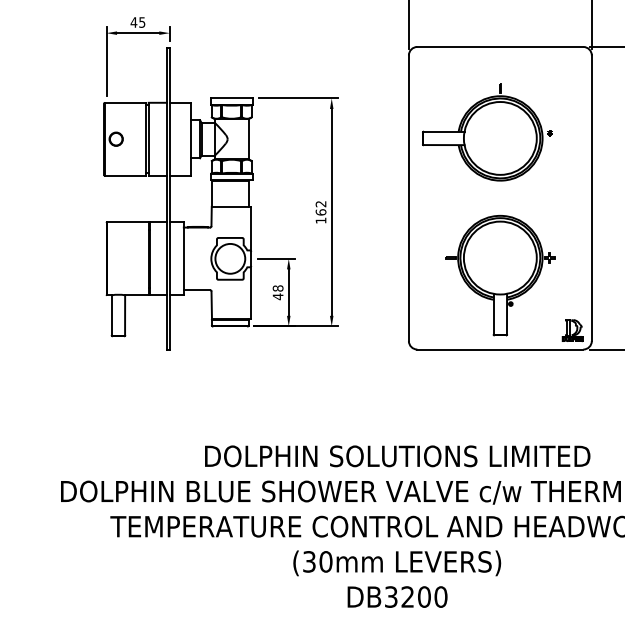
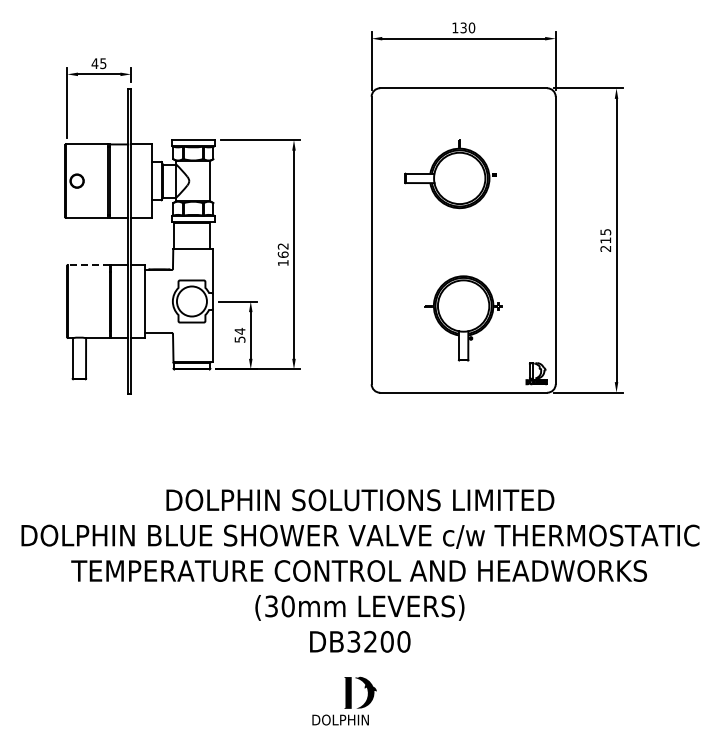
part: (487, 131) -> (450, 173), size x0.7
line: (127, 222) -> (88, 264), solid -> dashed
part: (500, 275) -> (463, 318), size x0.7
text: (277, 292) -> (239, 335), 48 -> 54

